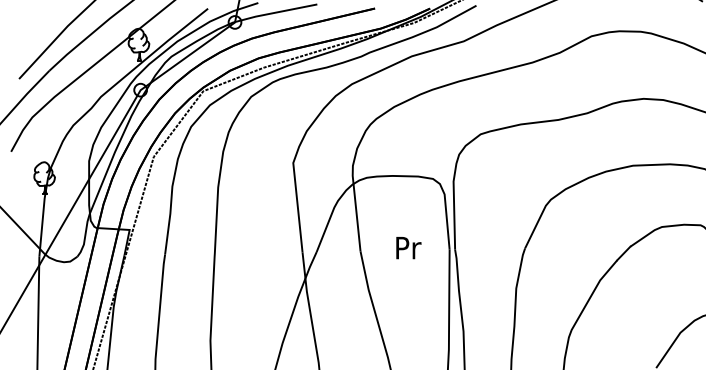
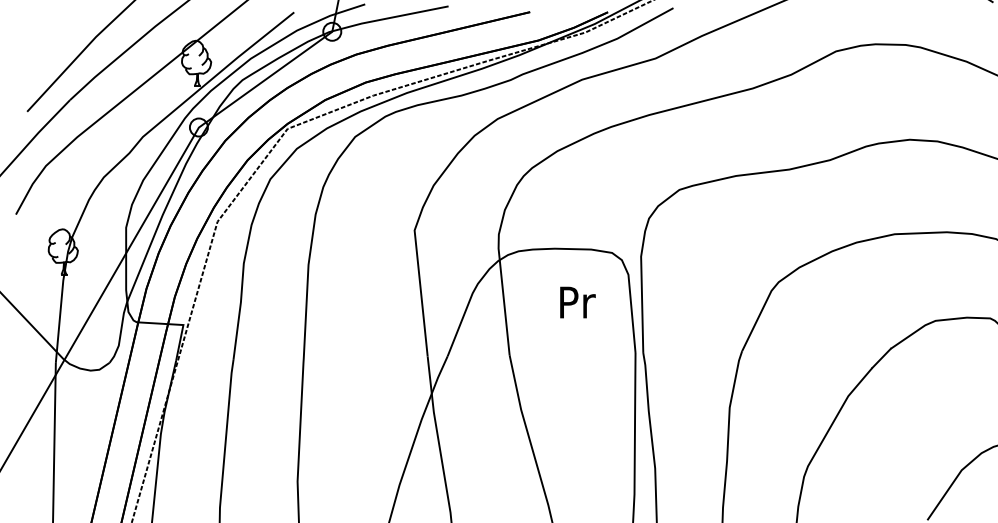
text: (408, 248) -> (577, 303), moved

